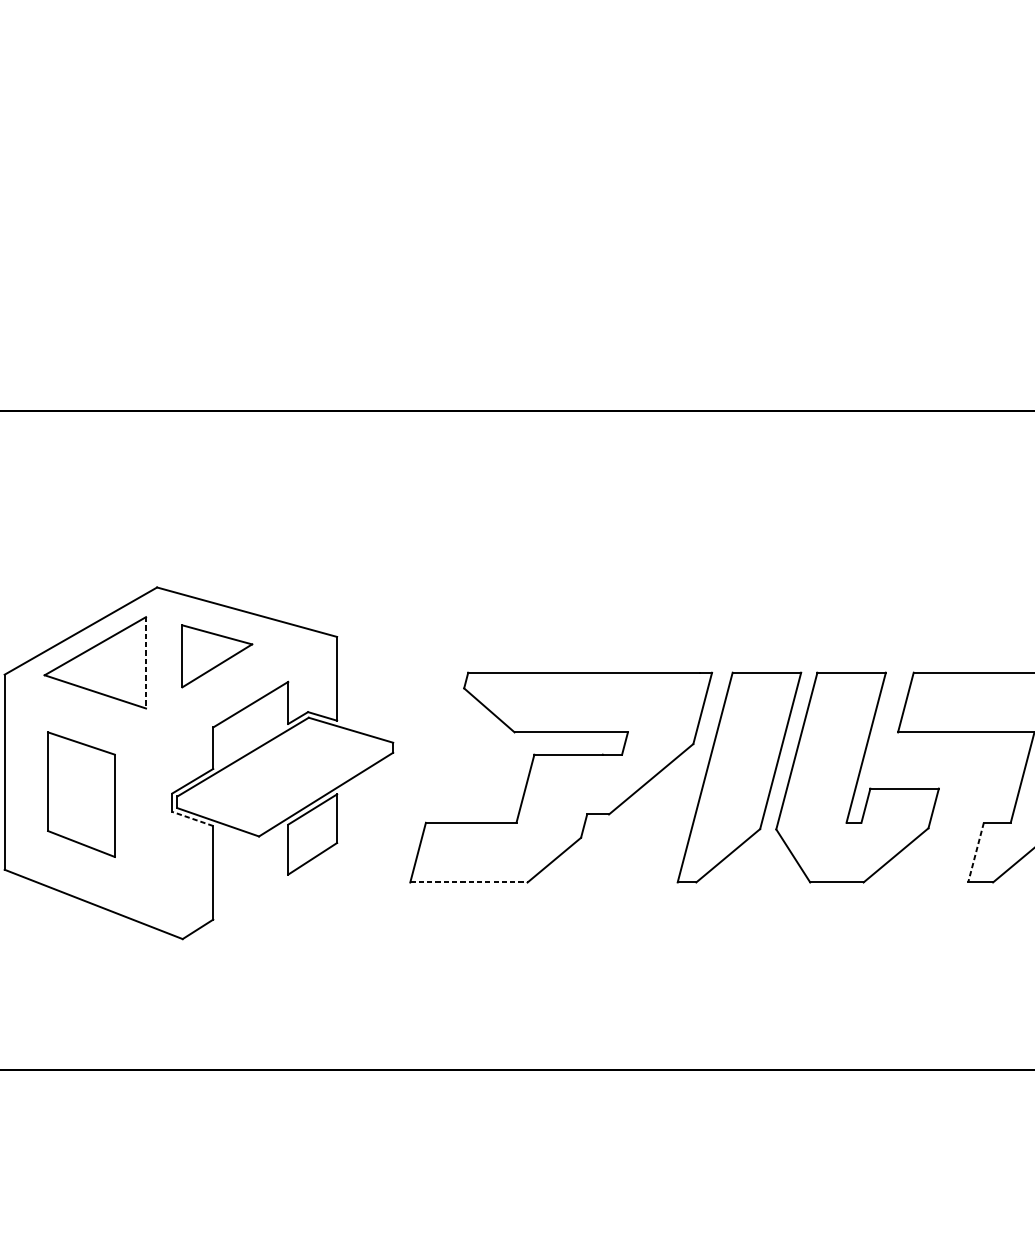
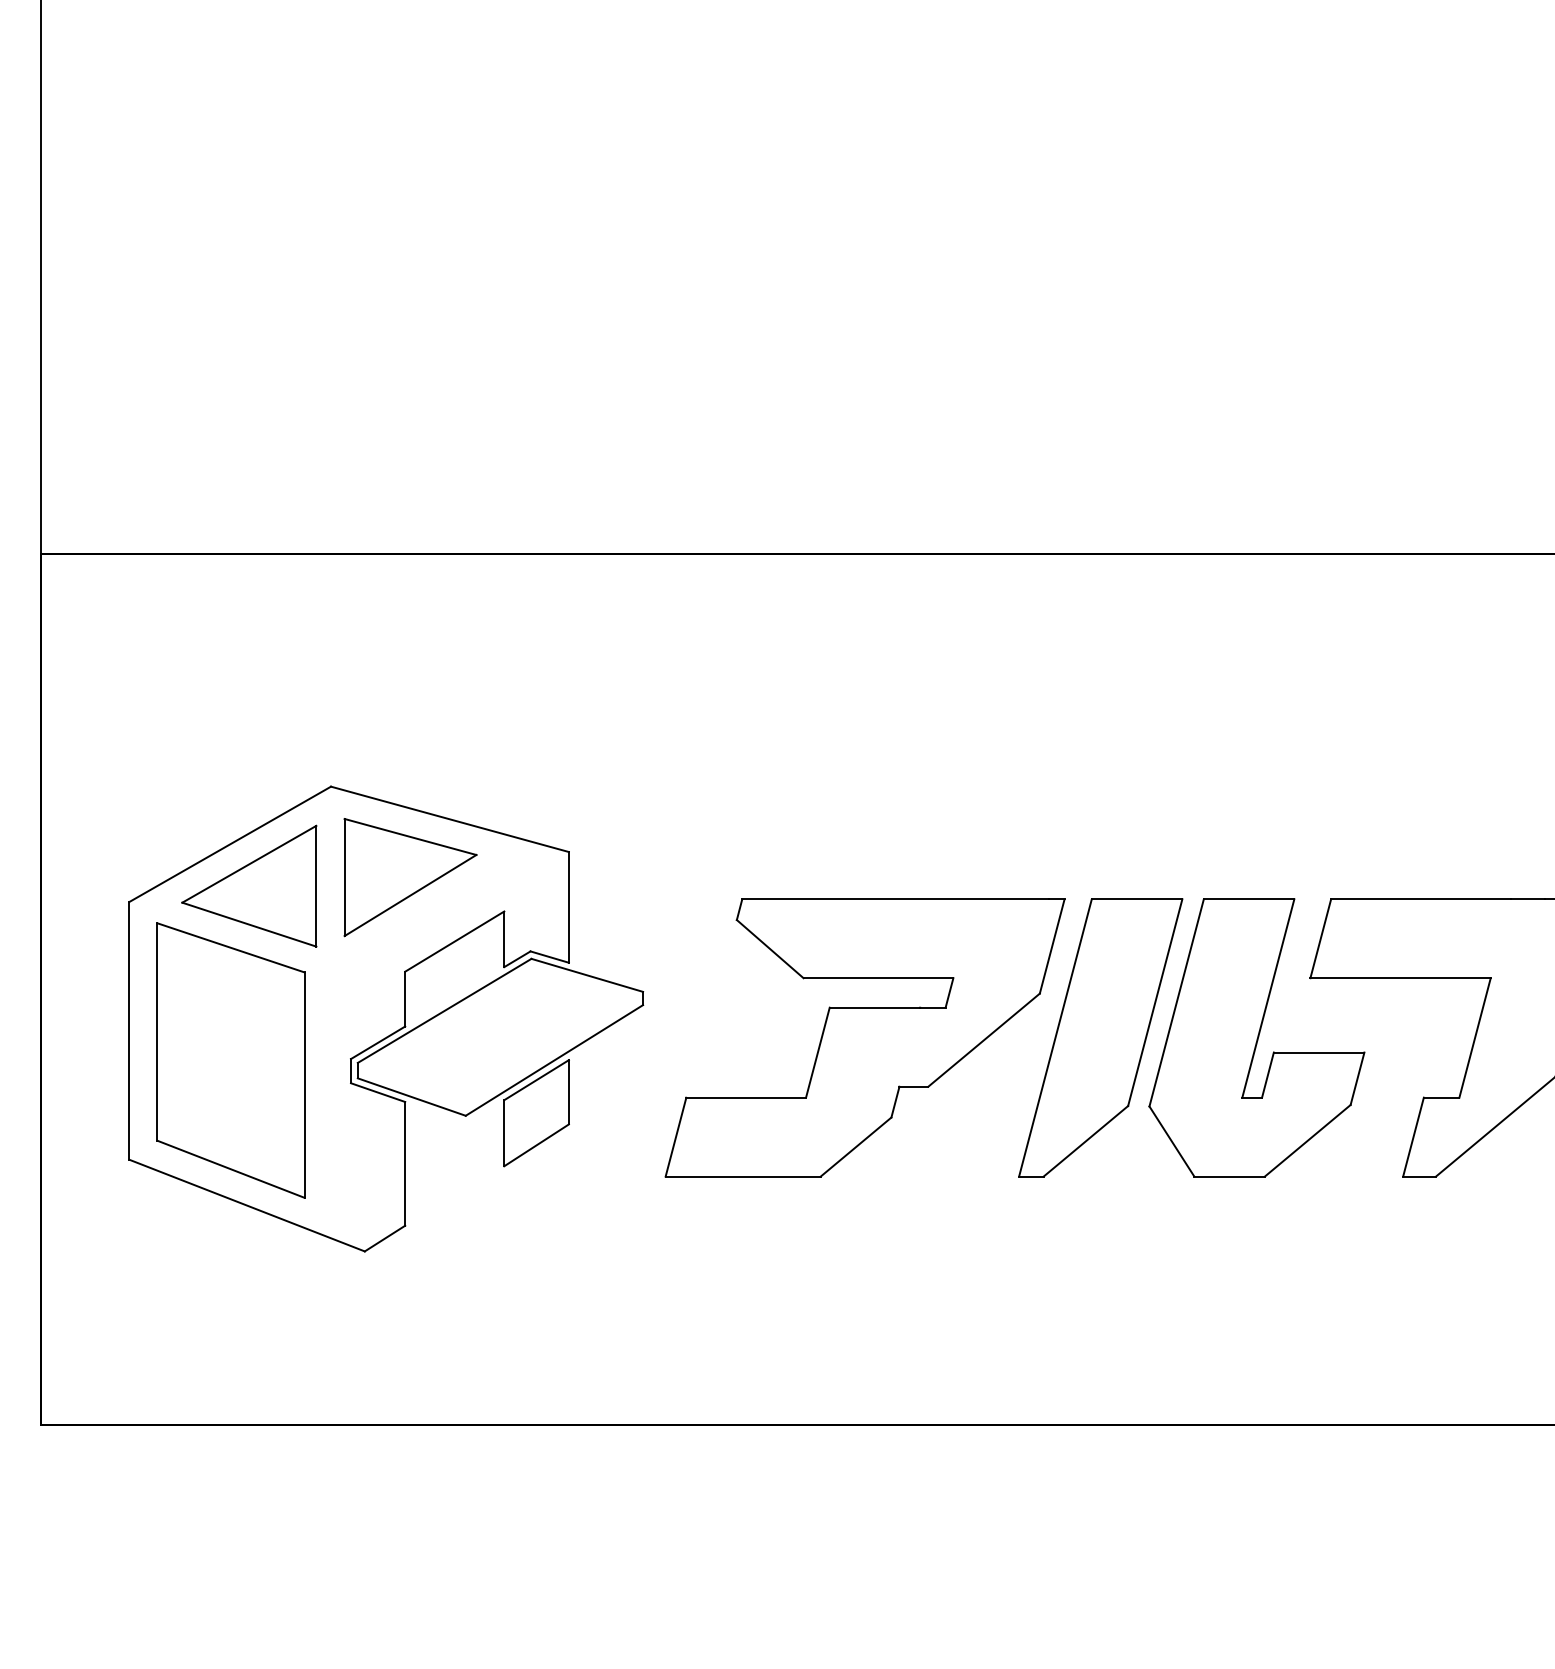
part: (217, 656) -> (410, 877), size x1.43
line: (146, 663) -> (316, 886), dashed -> solid
part: (81, 794) -> (230, 1060), size x1.67
line: (193, 818) -> (378, 1092), dashed -> solid
line: (976, 852) -> (1413, 1137), dashed -> solid
line: (469, 882) -> (743, 1176), dashed -> solid

